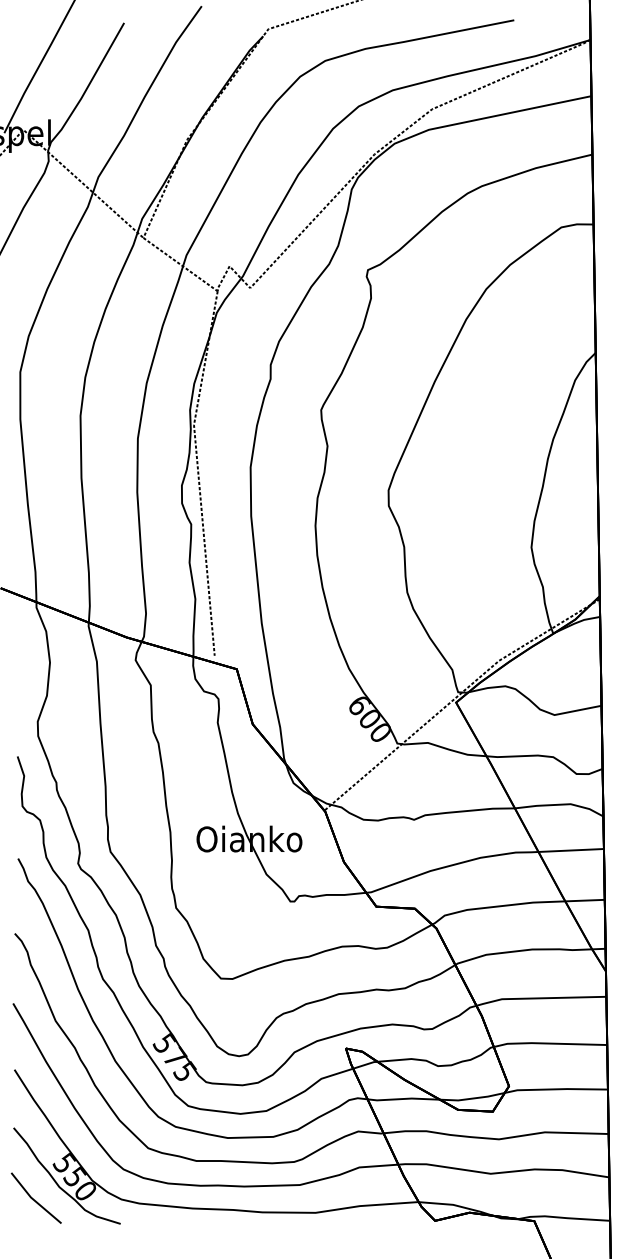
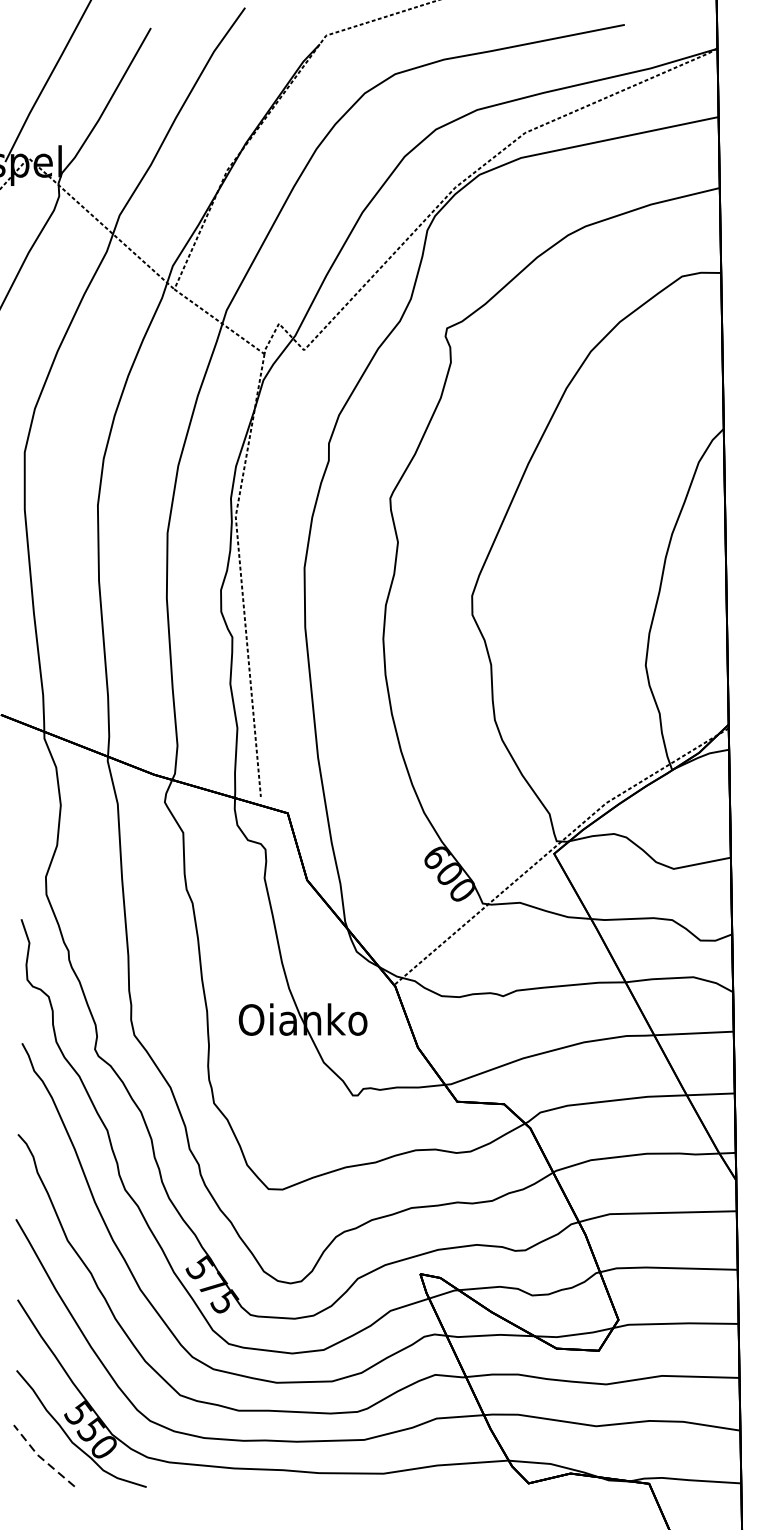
line: (33, 1199) -> (40, 1457), solid -> dashed

